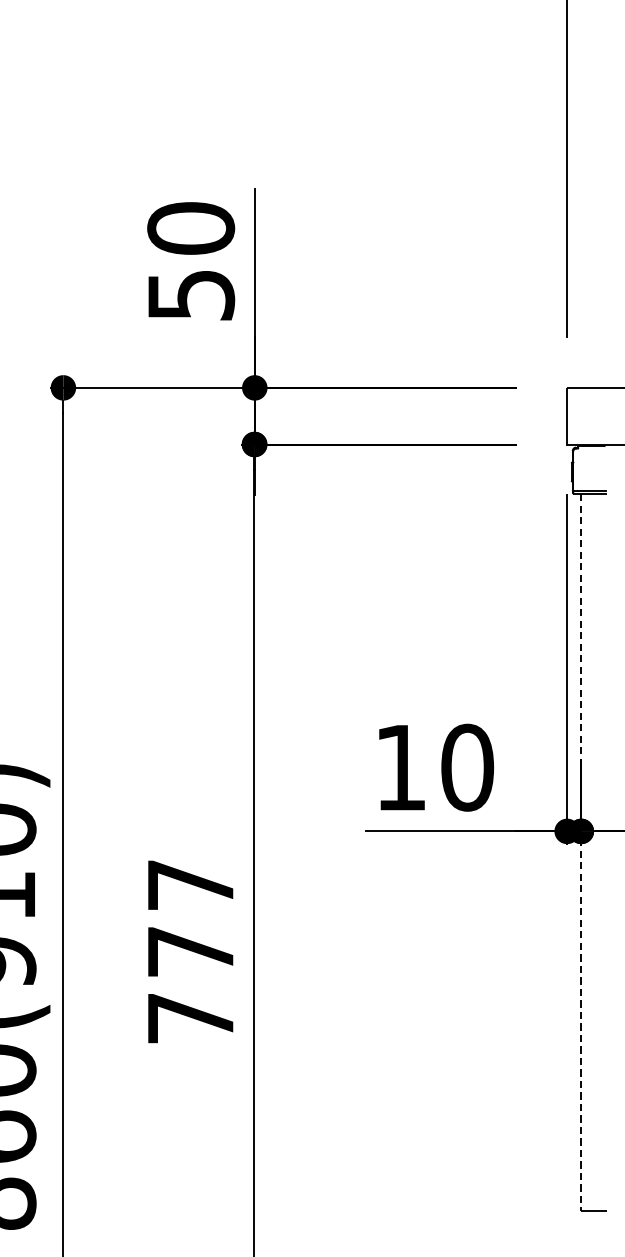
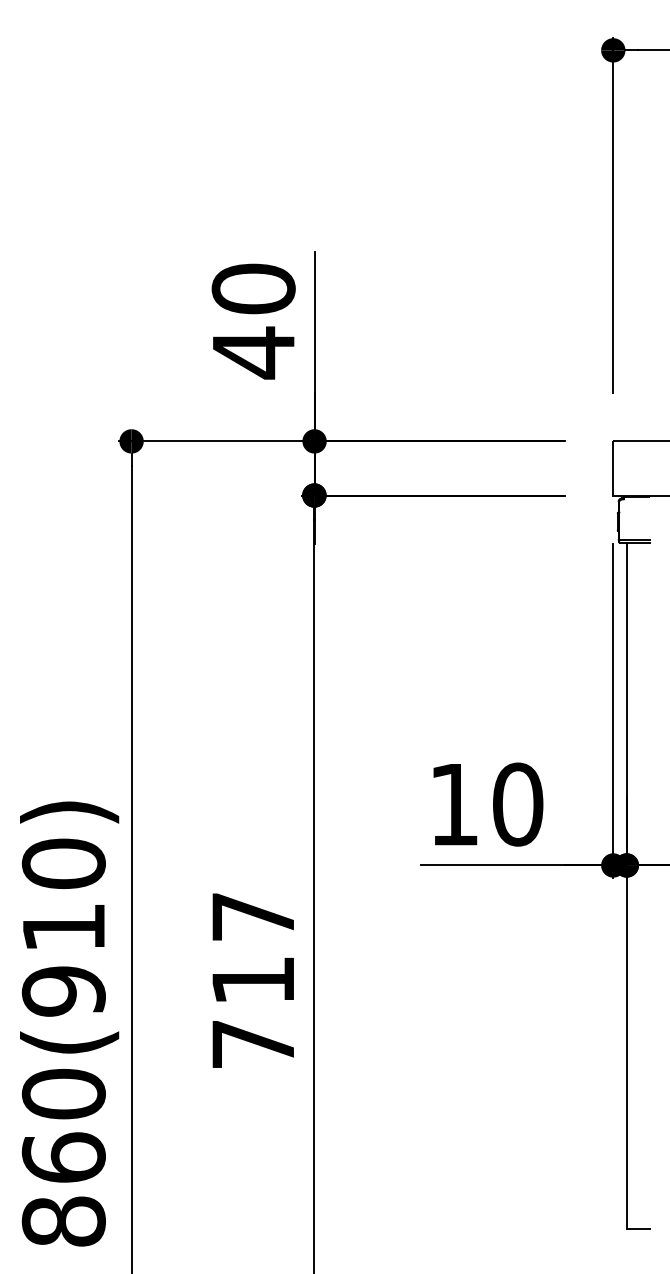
text: (191, 294) -> (254, 352), 50 -> 40
line: (580, 852) -> (626, 885), dashed -> solid
text: (189, 951) -> (252, 980), 777 -> 717

